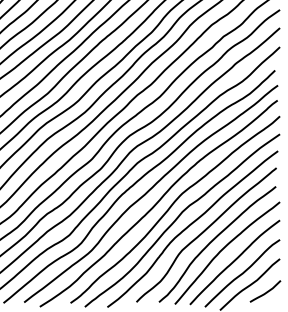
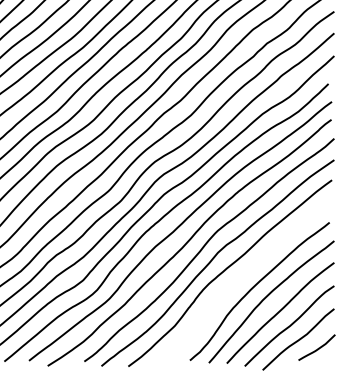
curve: (204, 232) -> (244, 277), removed

